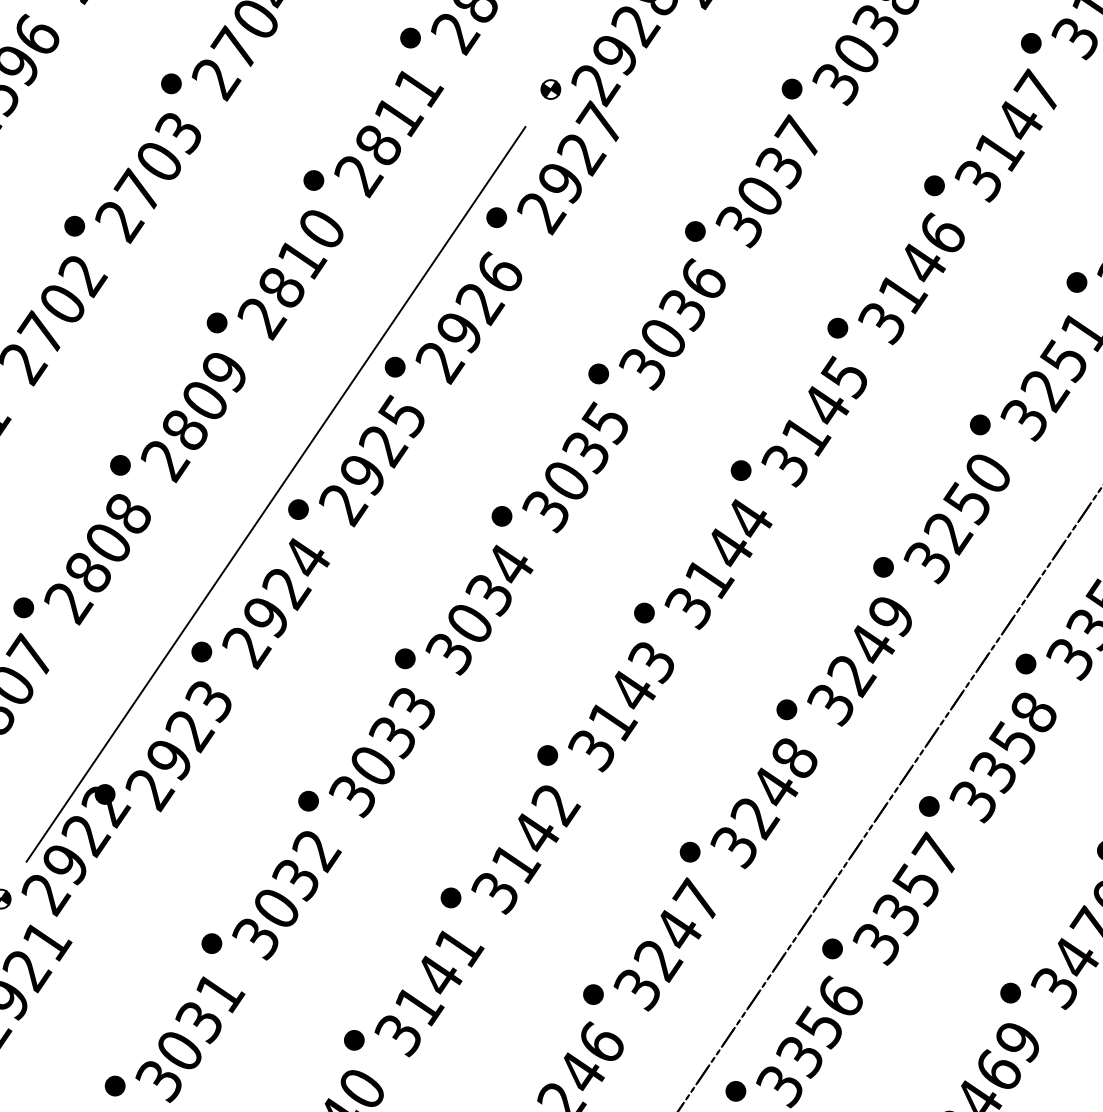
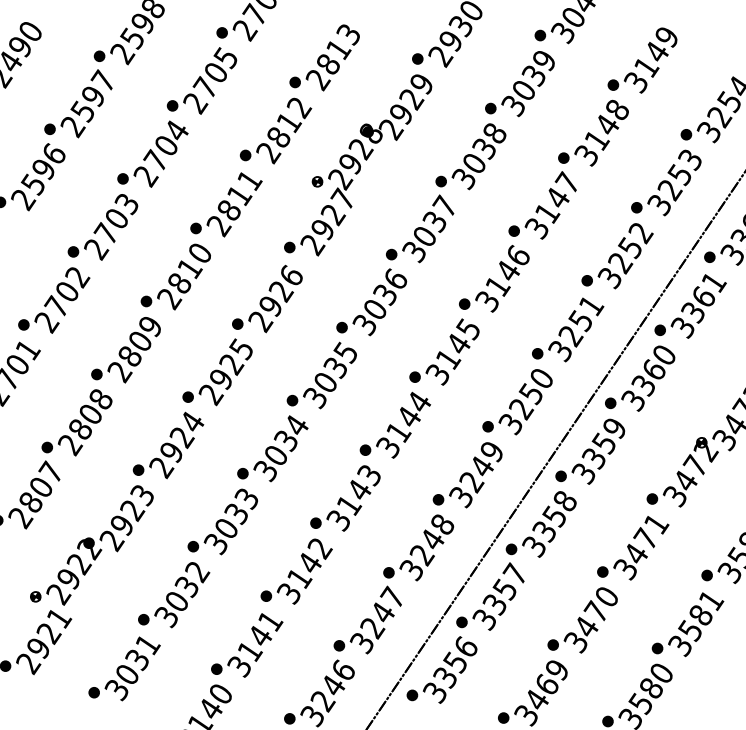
line: (275, 494) -> (176, 389), removed

